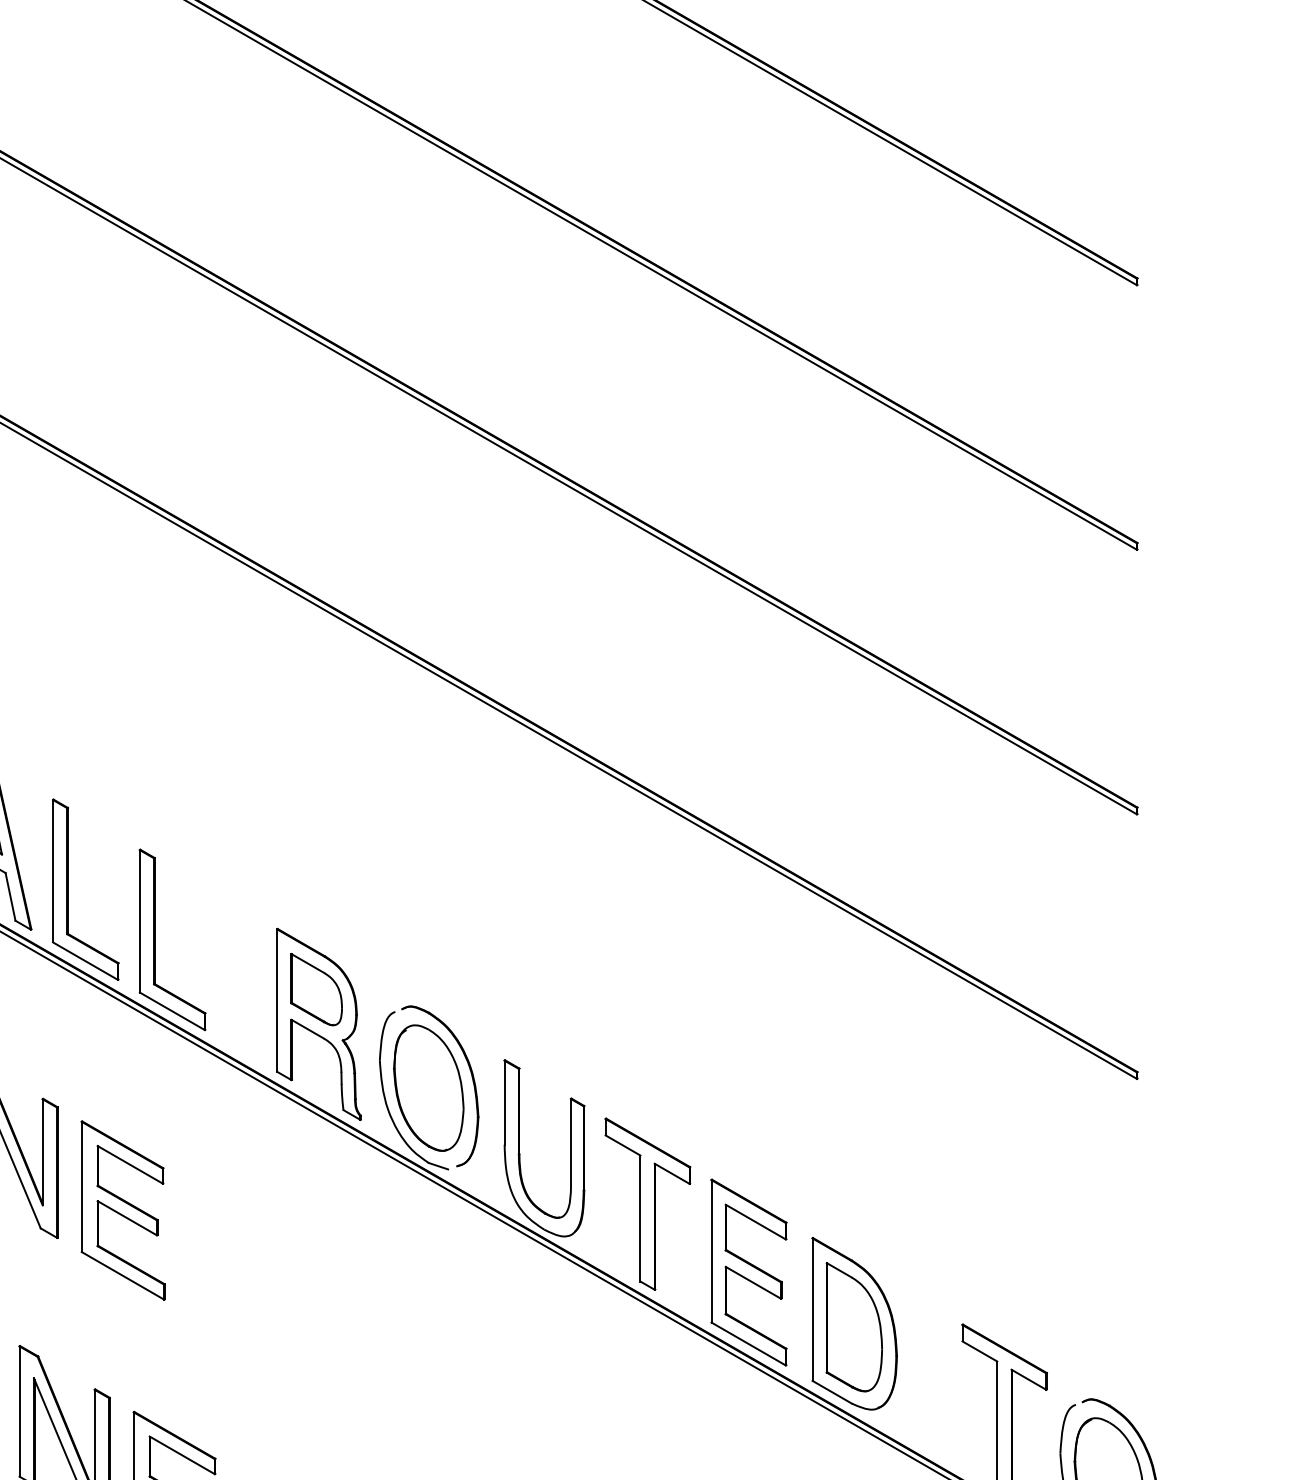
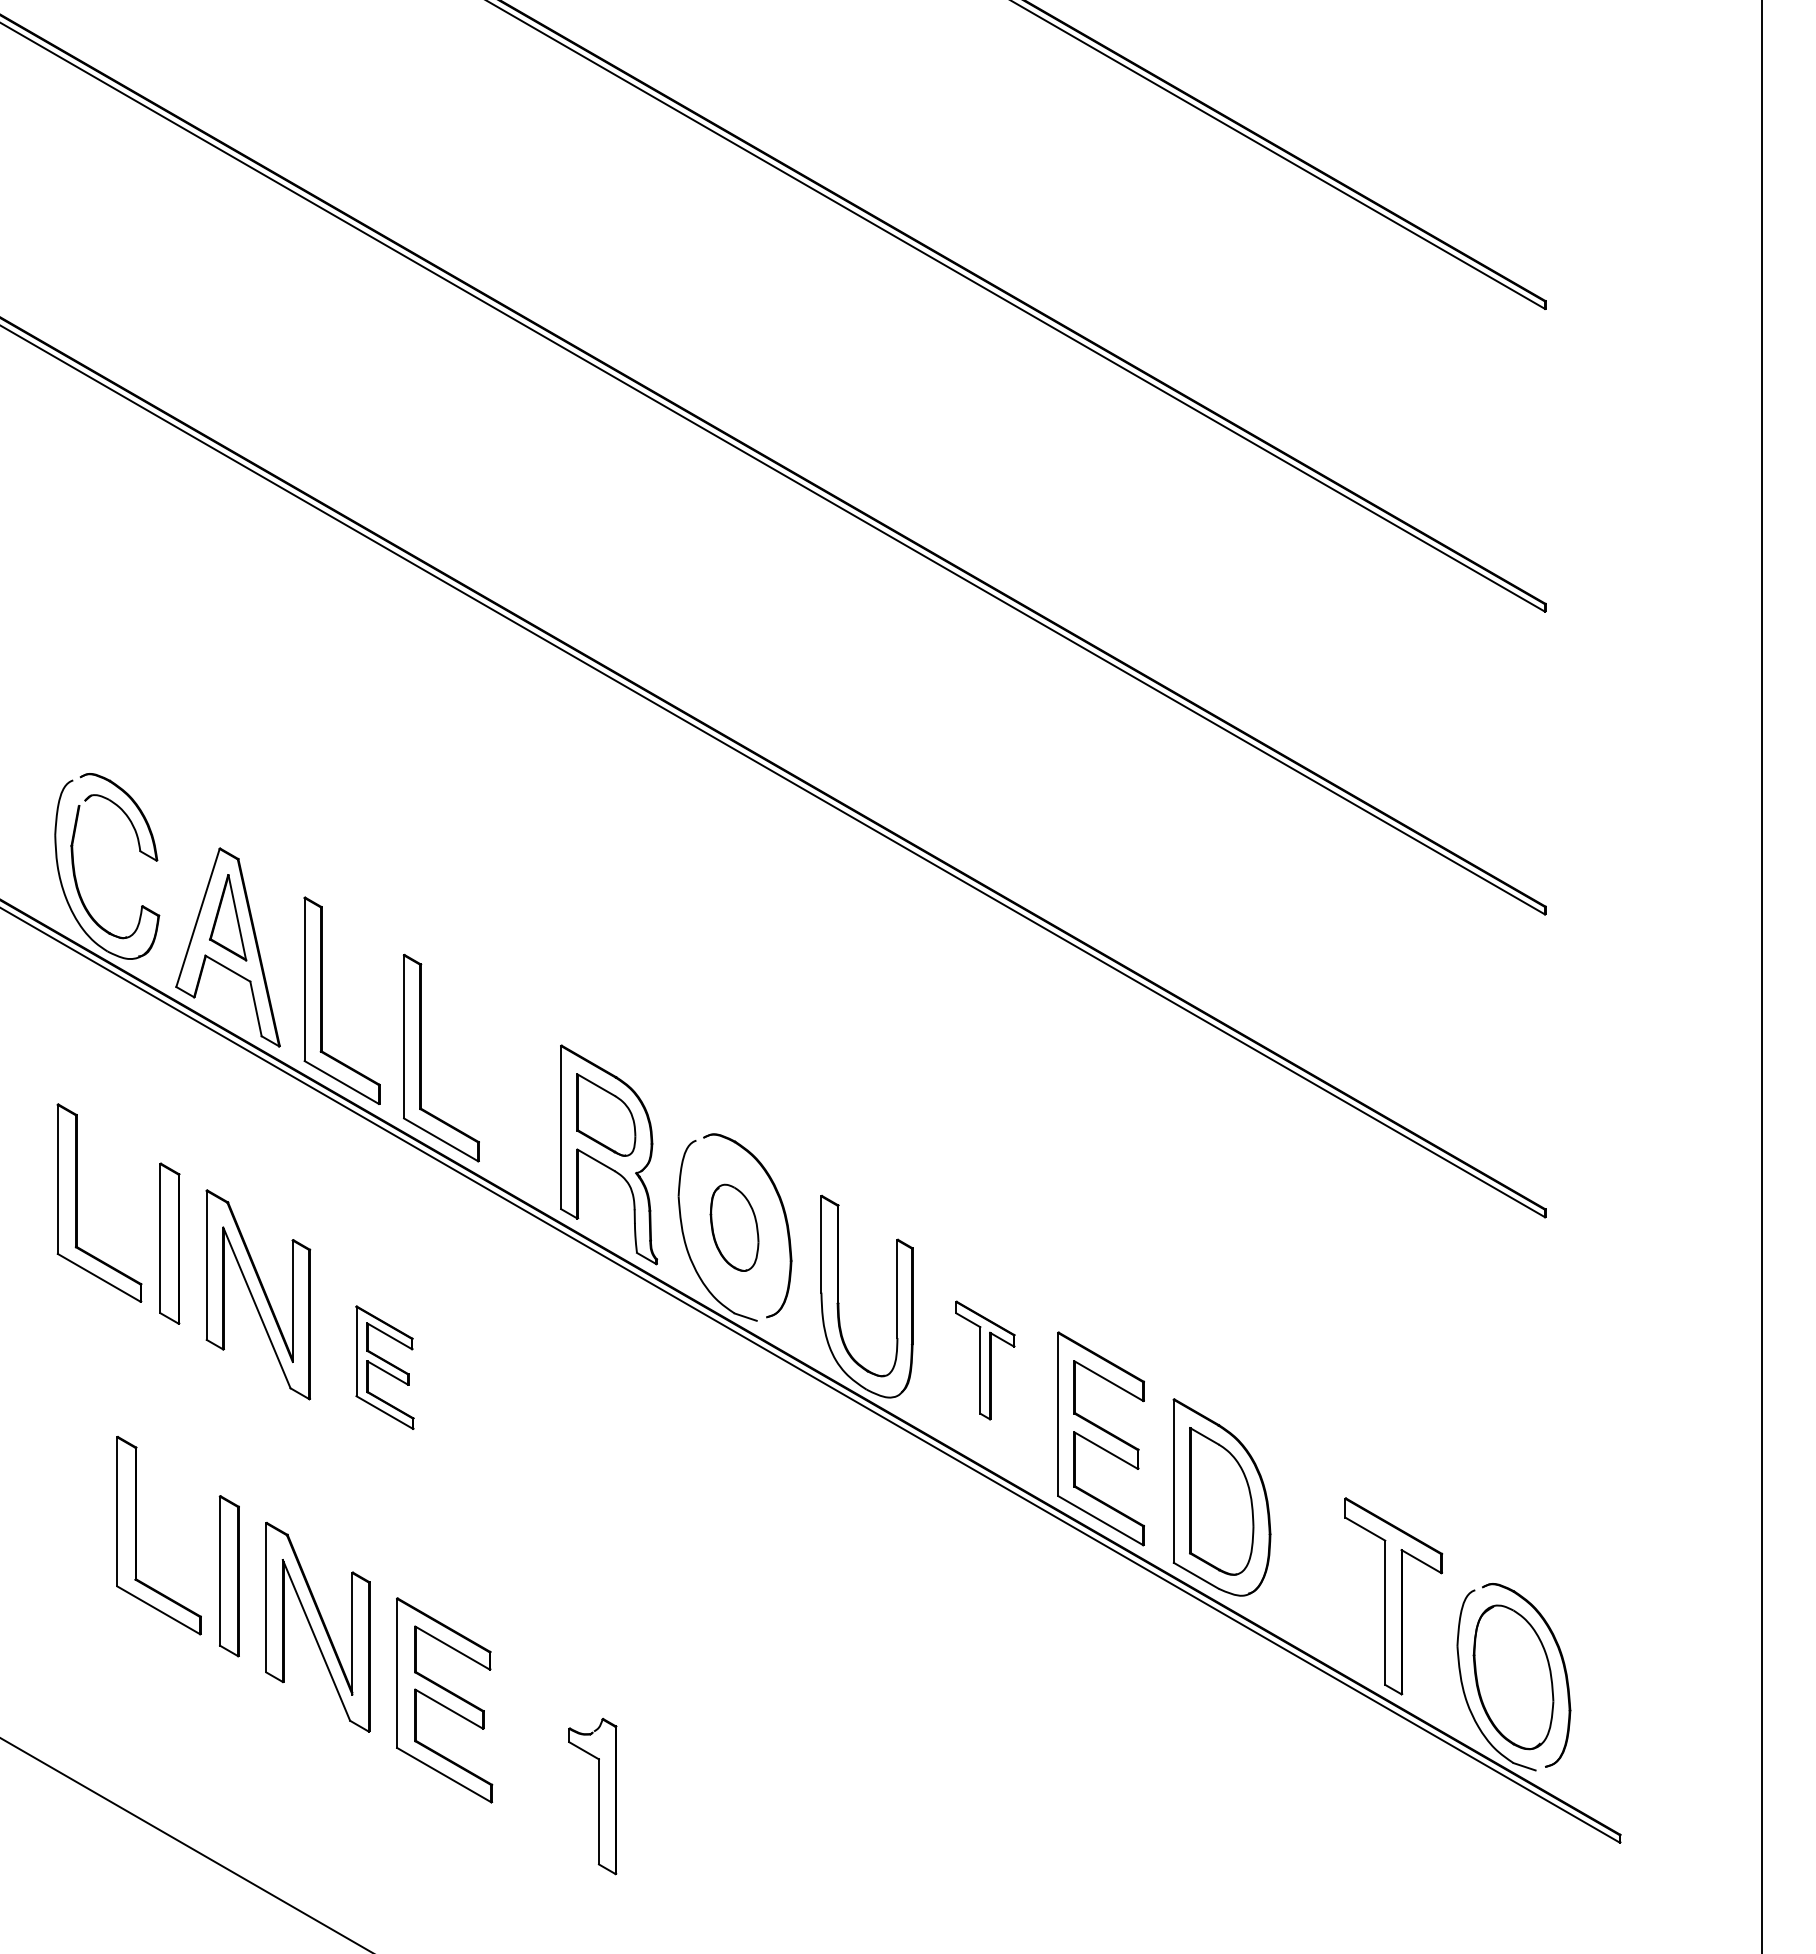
part: (428, 1087) -> (734, 1227), size x0.6
part: (647, 1204) -> (985, 1360), size x0.6
part: (122, 1210) -> (384, 1367), size x0.6

